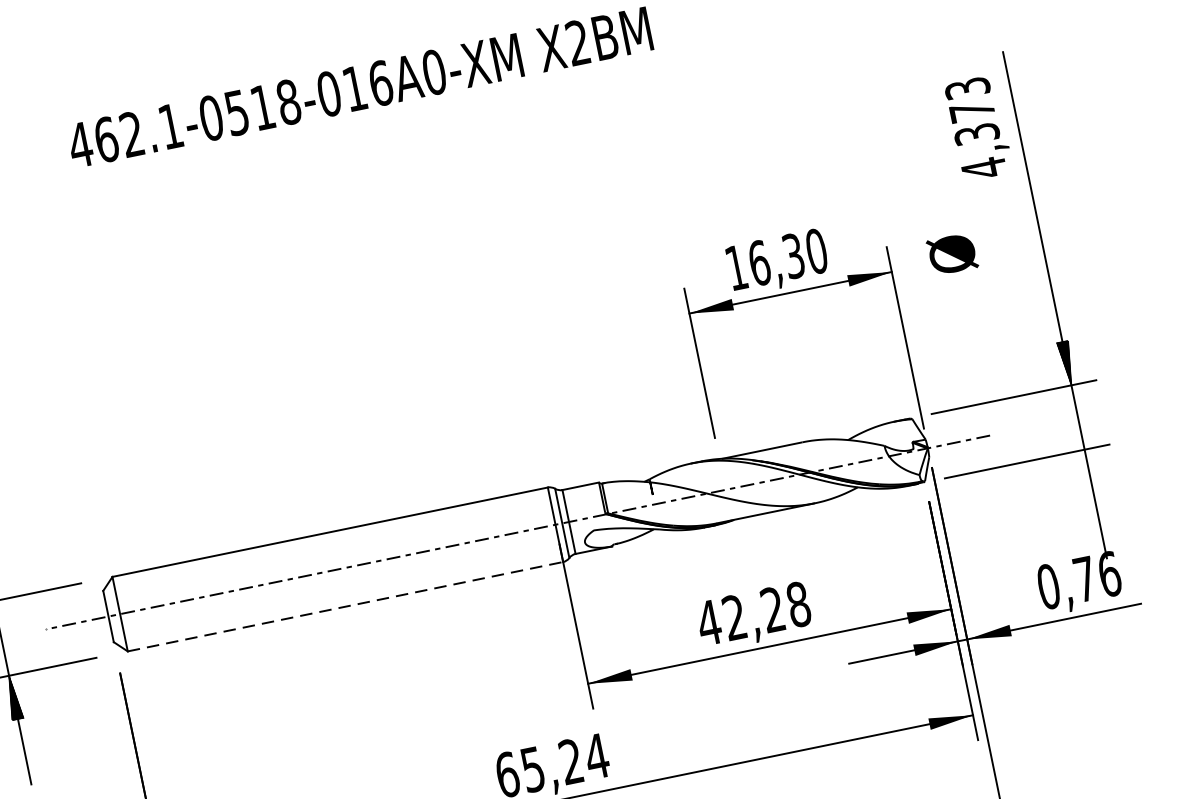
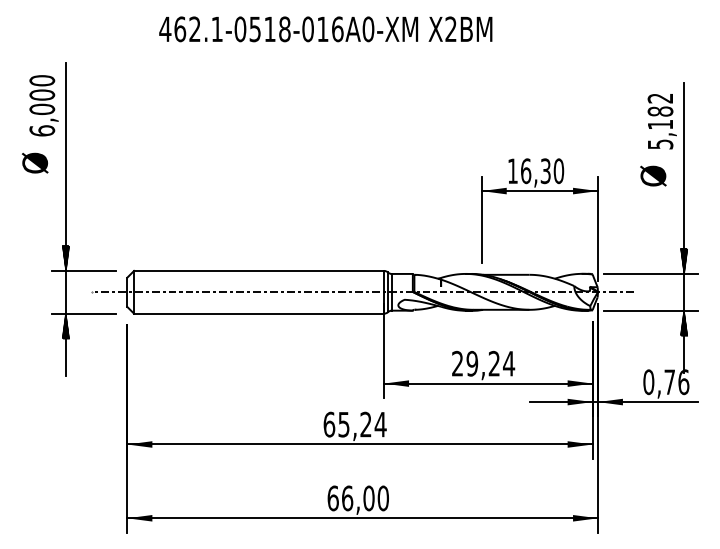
text: (975, 128) -> (660, 121), 4,373 -> 5,182
text: (952, 253) -> (653, 175), moved
hatch: (1087, 470) -> (683, 322), added
line: (346, 606) -> (259, 313), dashed -> solid
text: (754, 613) -> (483, 363), 42,28 -> 29,24

